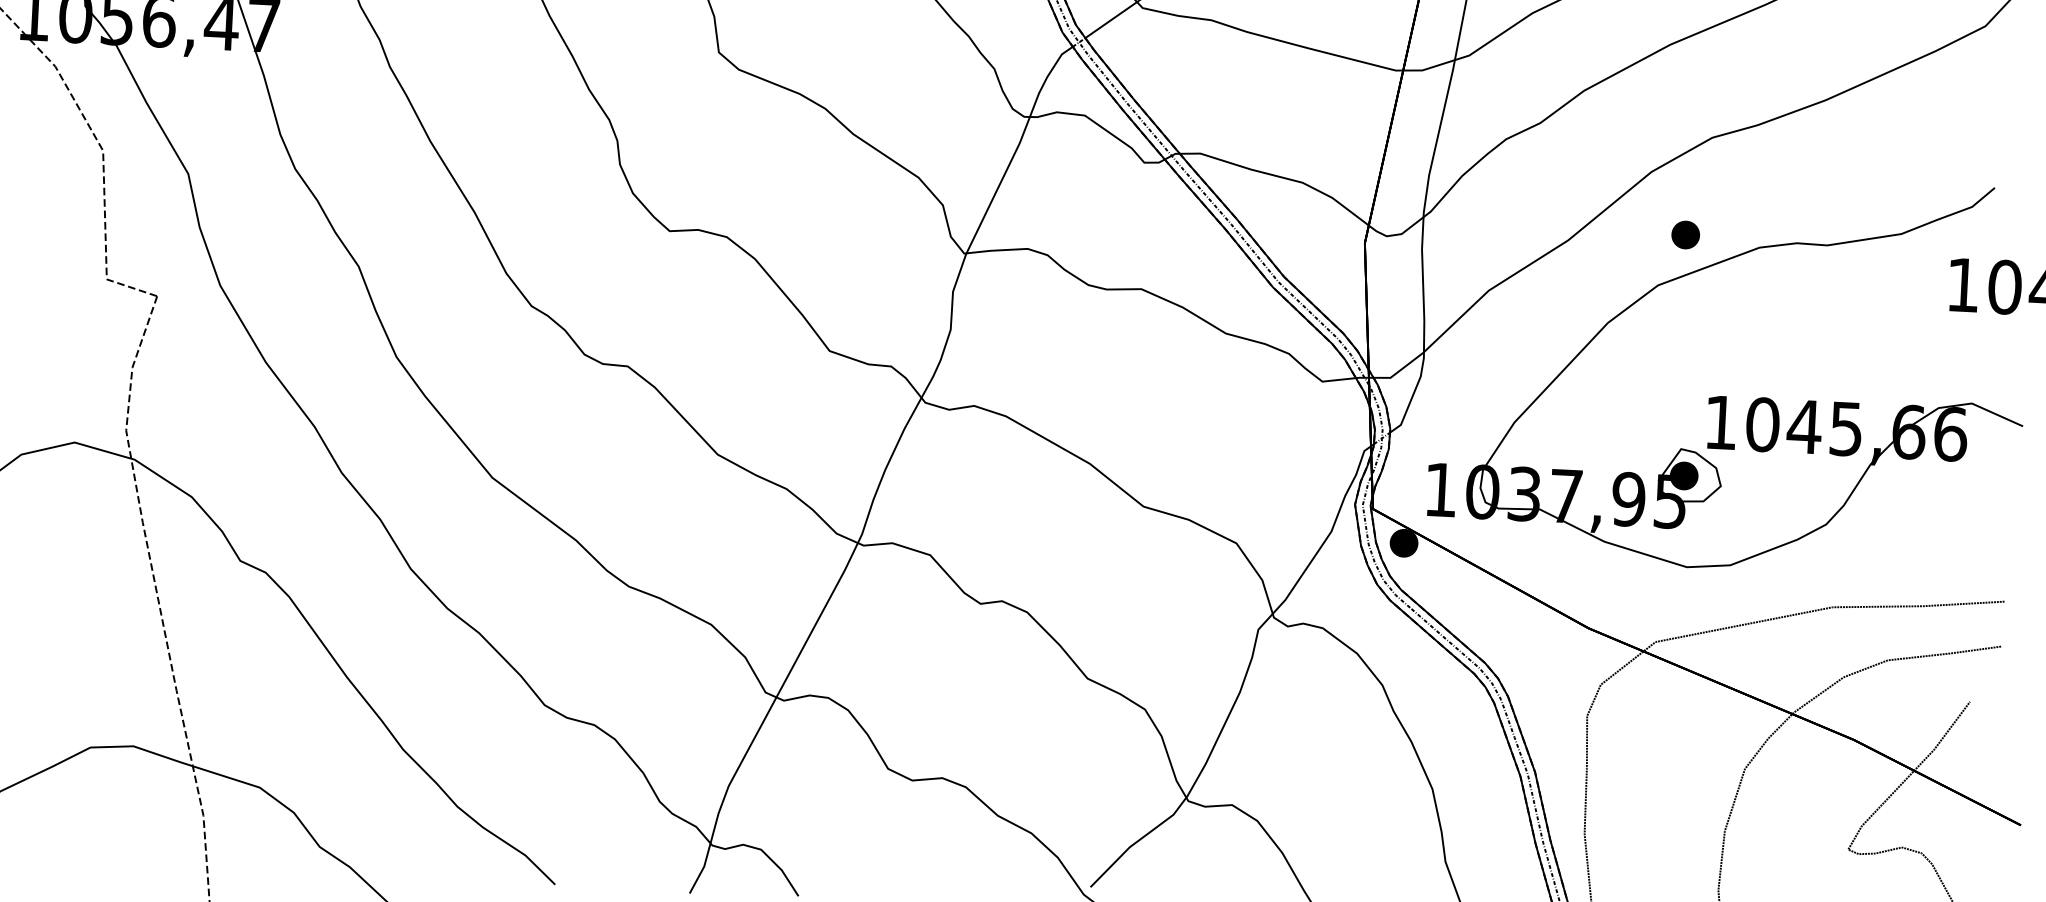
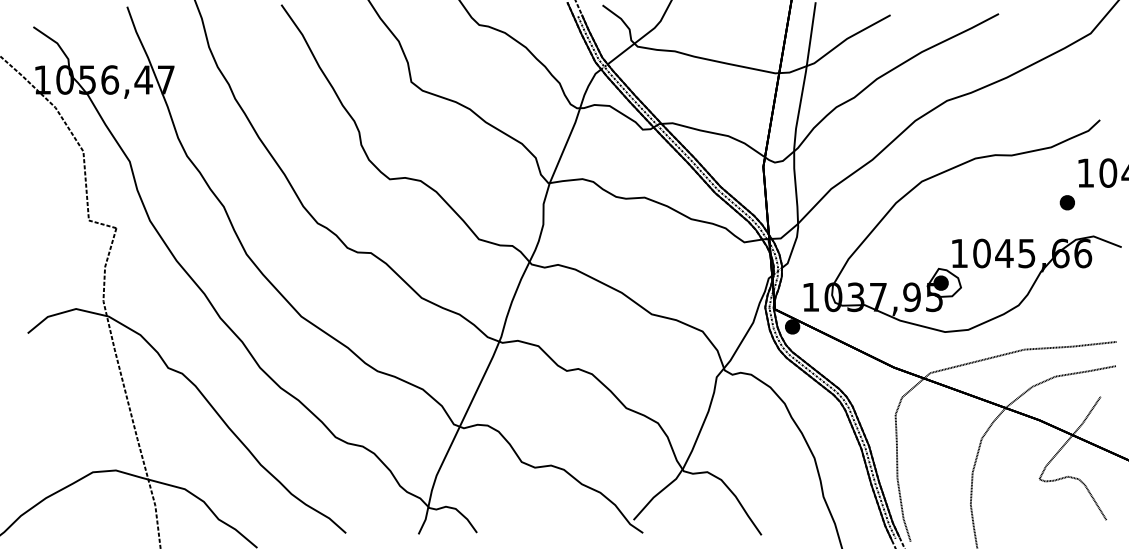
part: (1684, 234) -> (1066, 202), moved

